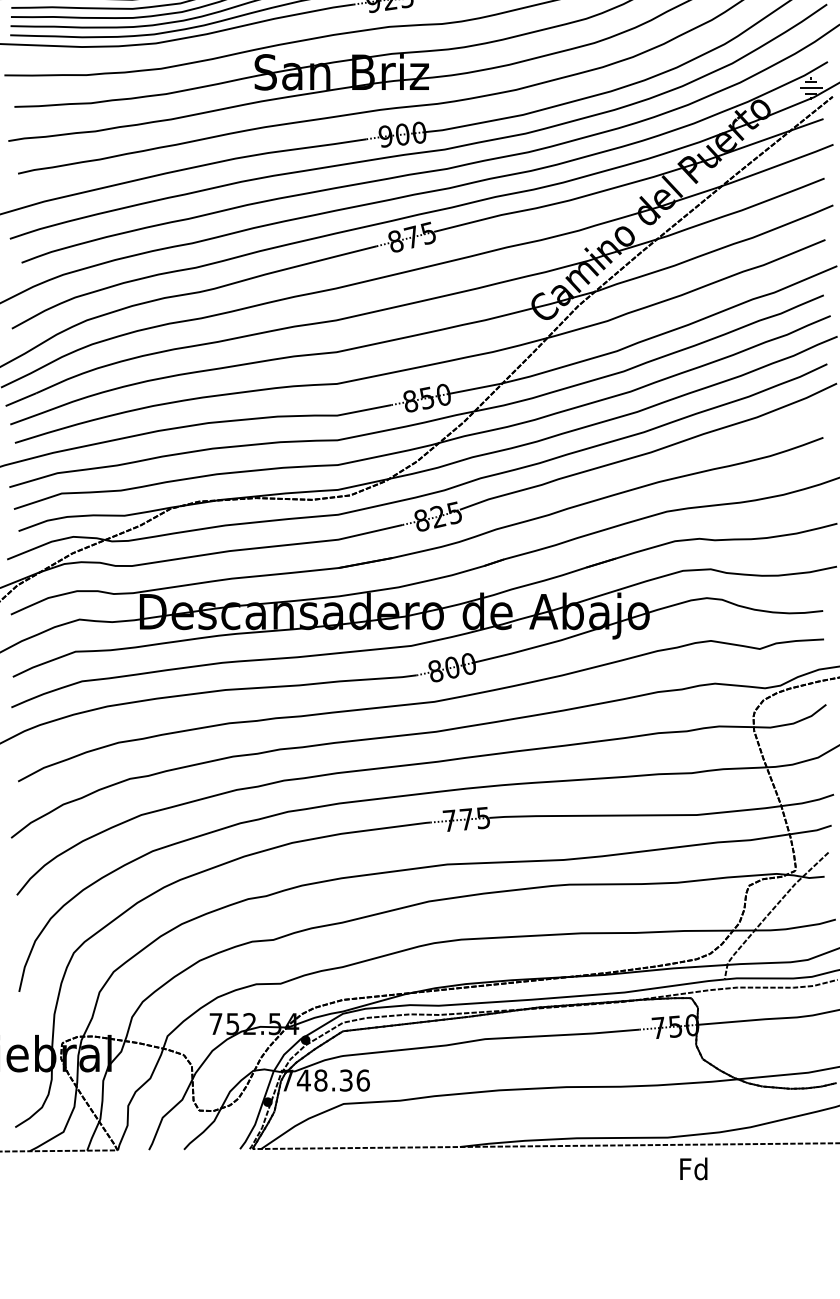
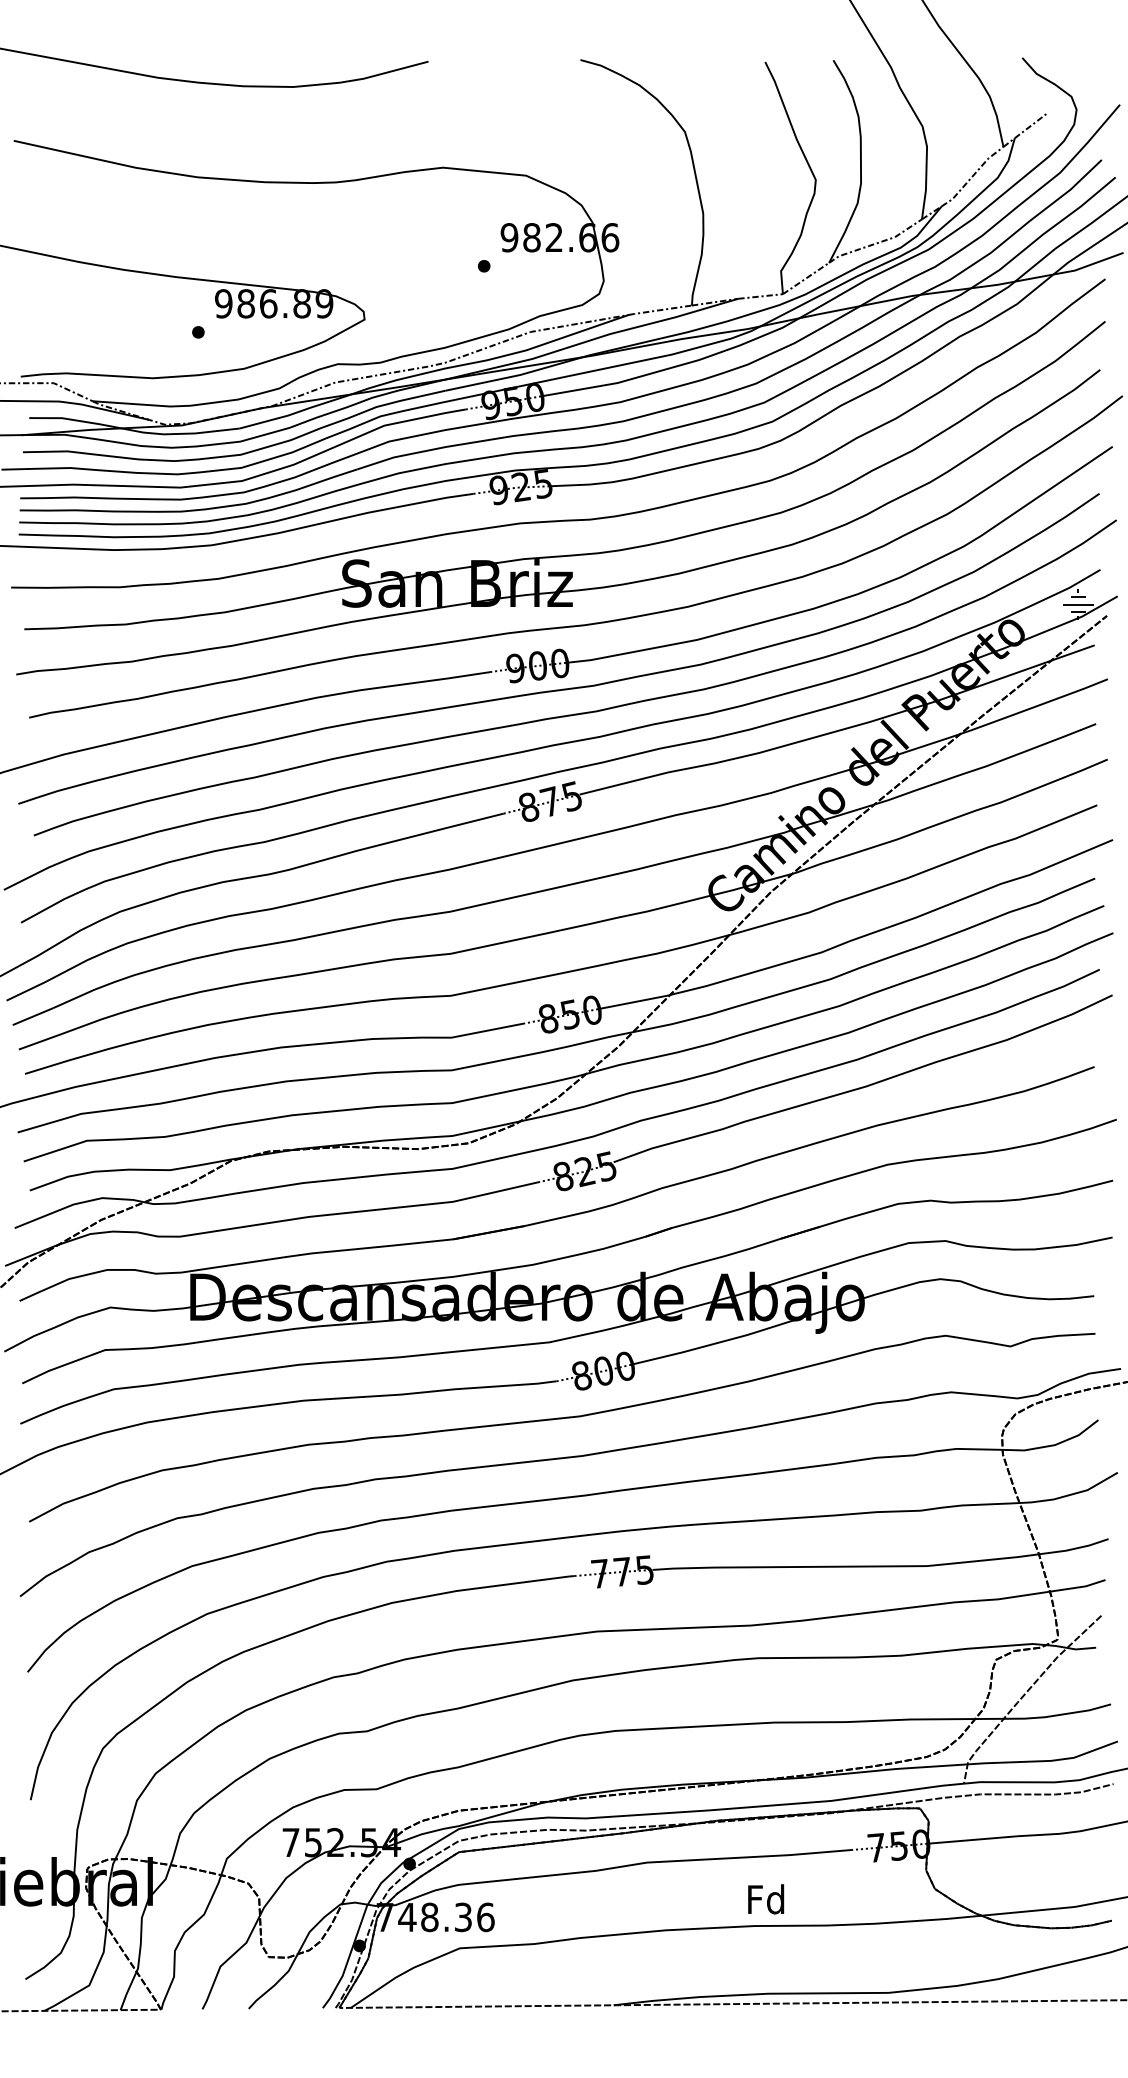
text: (694, 1169) -> (766, 1899), moved

